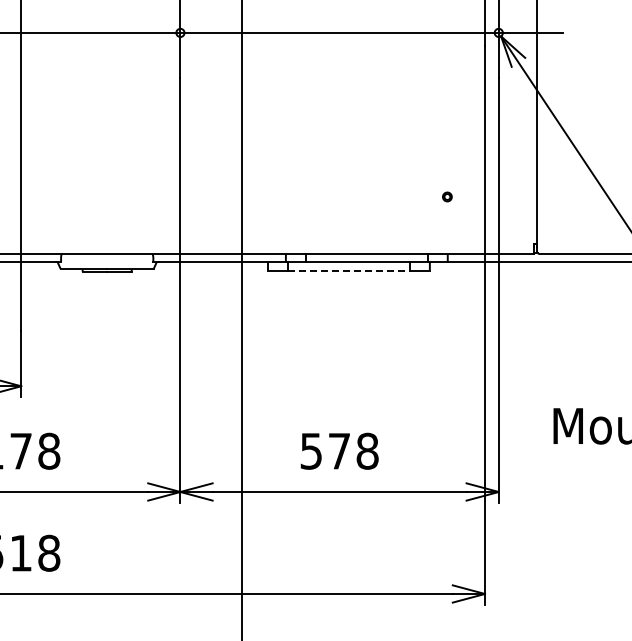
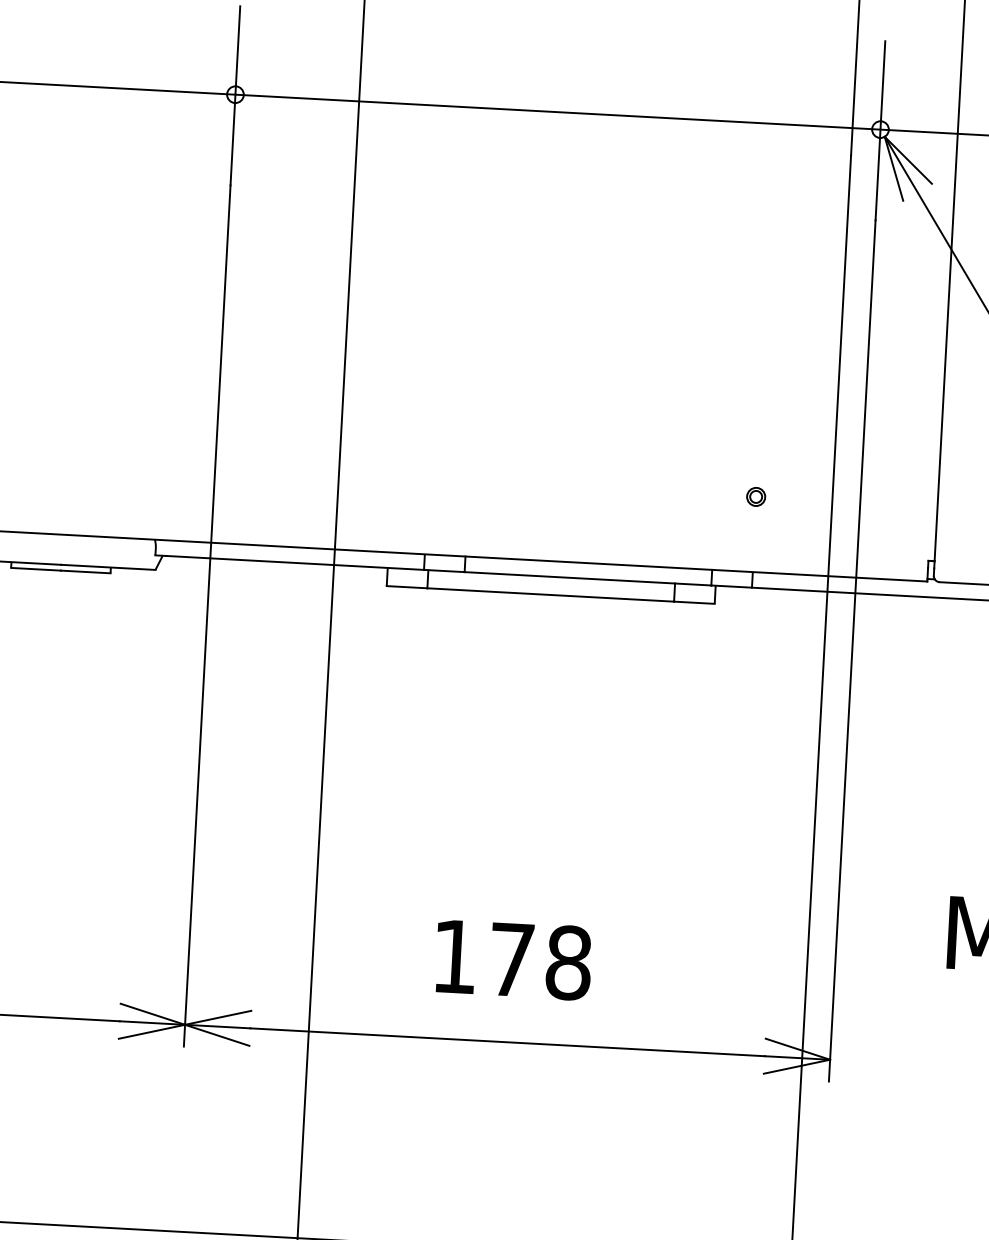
part: (447, 196) -> (756, 495), moved
line: (348, 270) -> (549, 594), dashed -> solid
text: (310, 451) -> (453, 957), 578 -> 178

